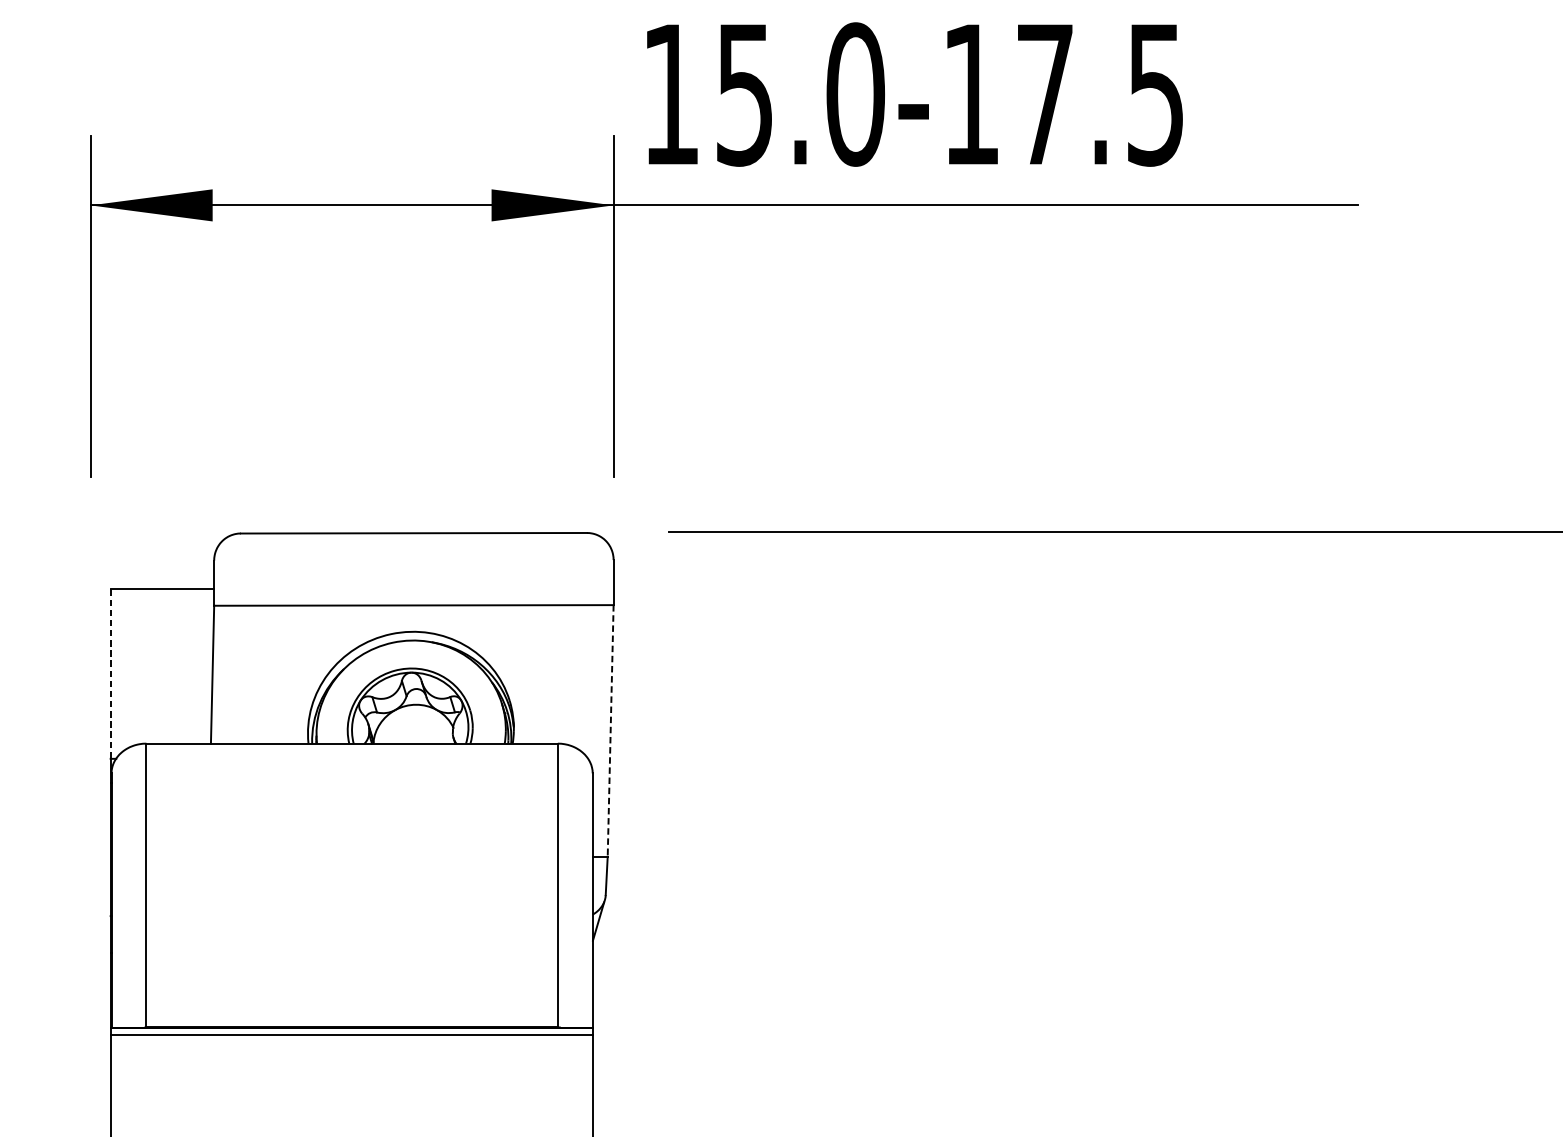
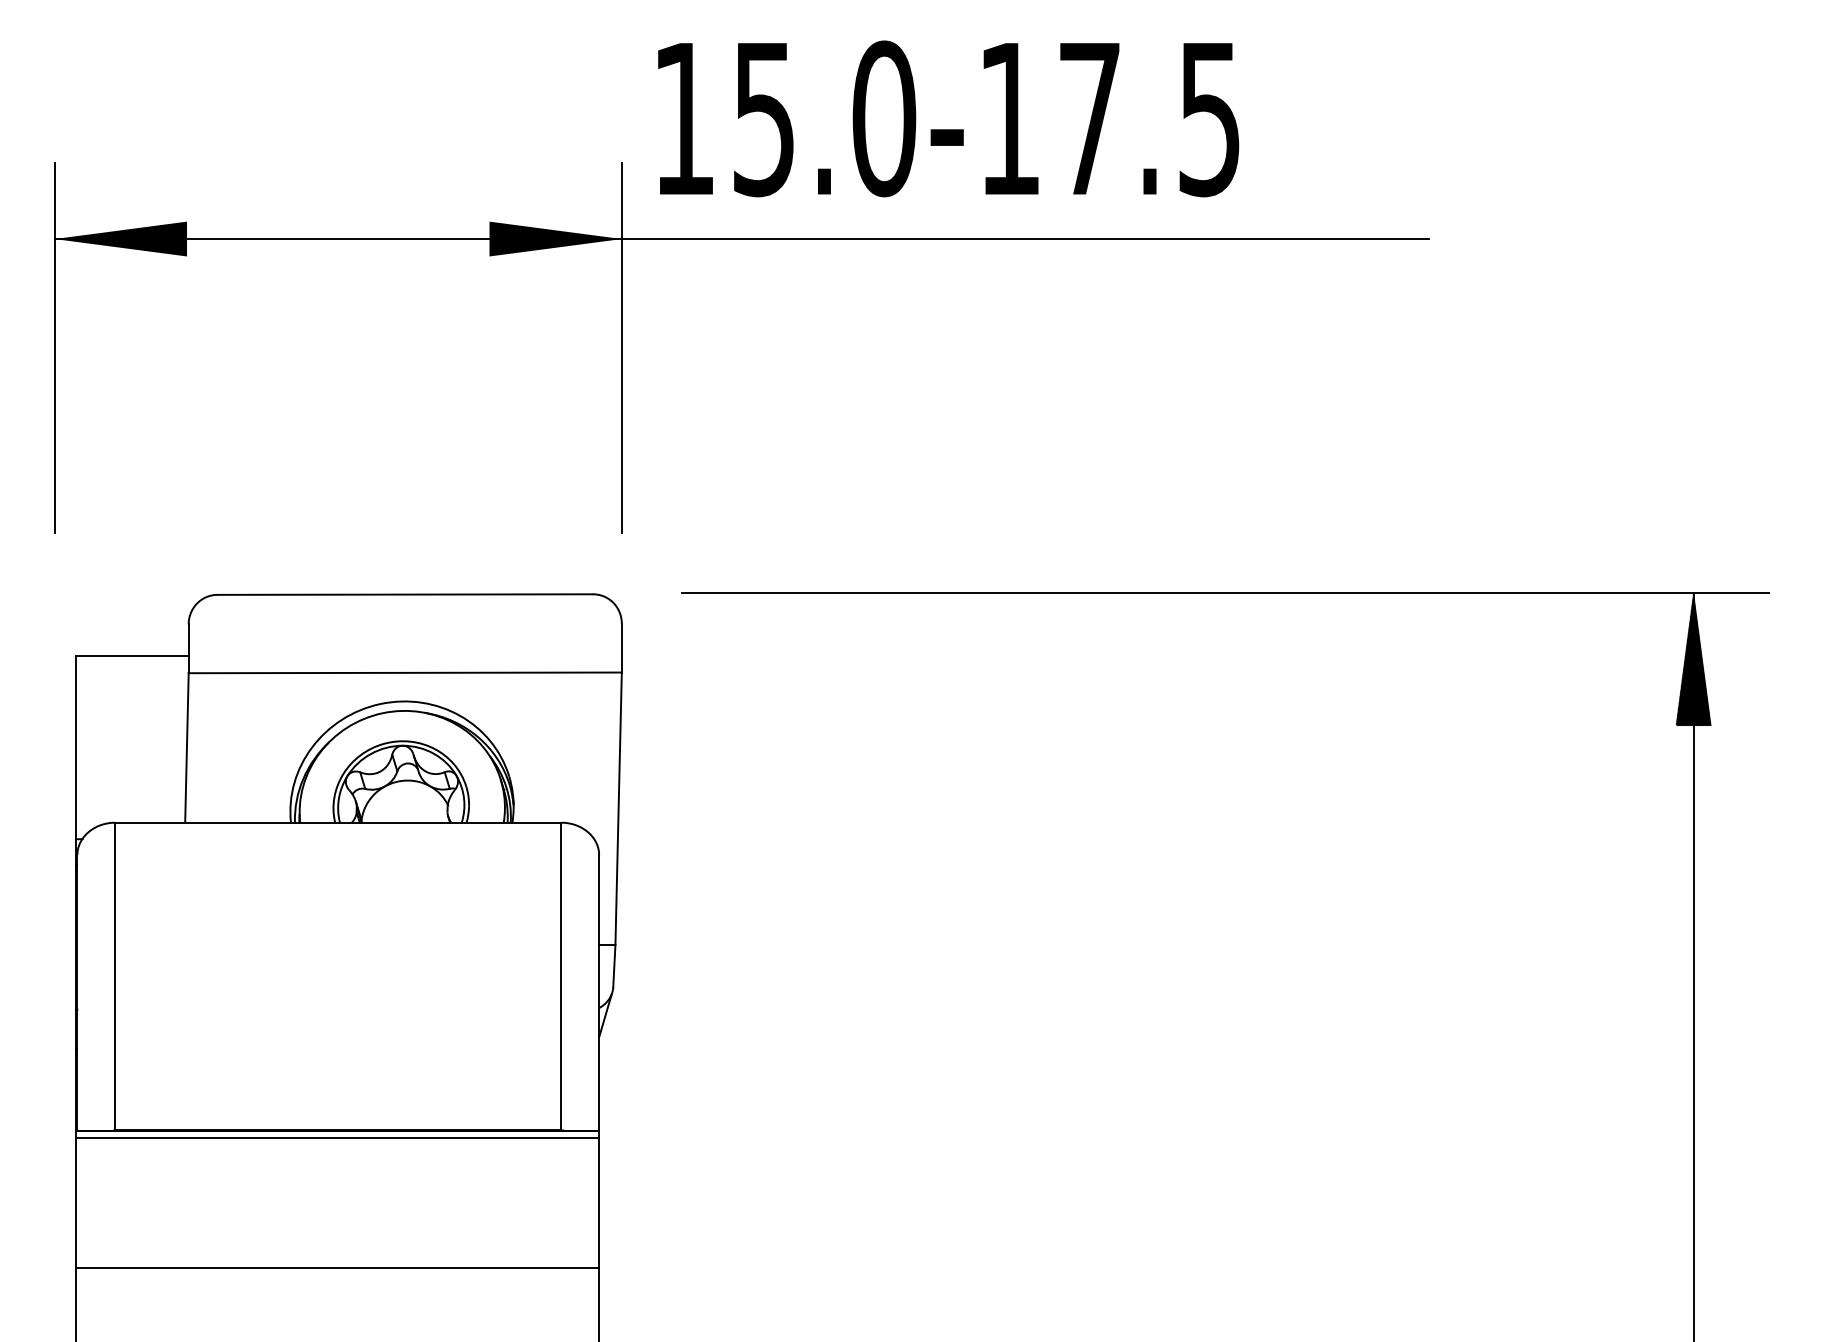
line: (110, 674) -> (76, 747), dashed -> solid
line: (610, 731) -> (618, 809), dashed -> solid

